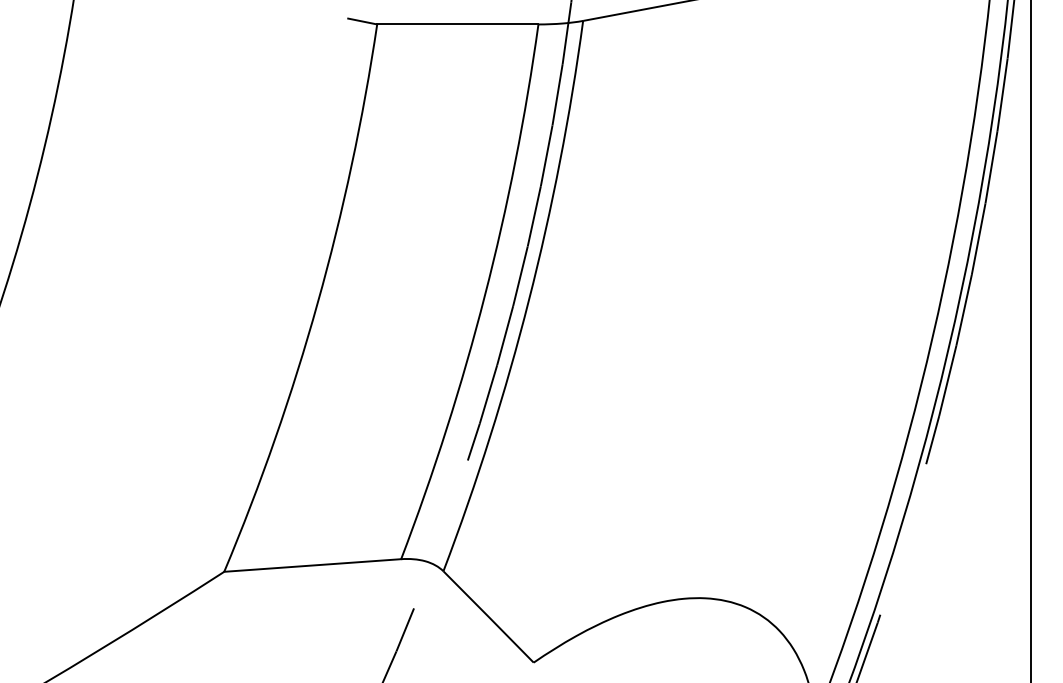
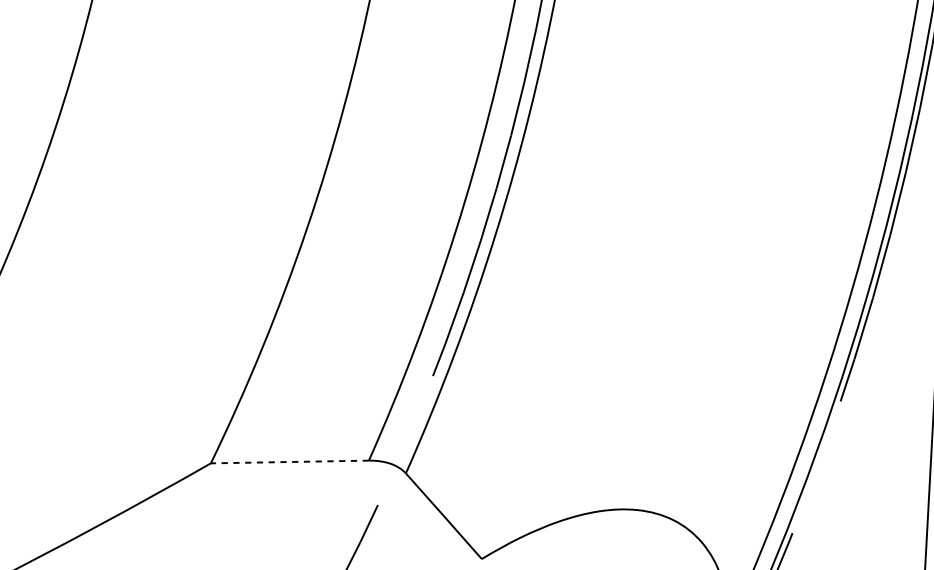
line: (312, 565) -> (289, 461), solid -> dashed

